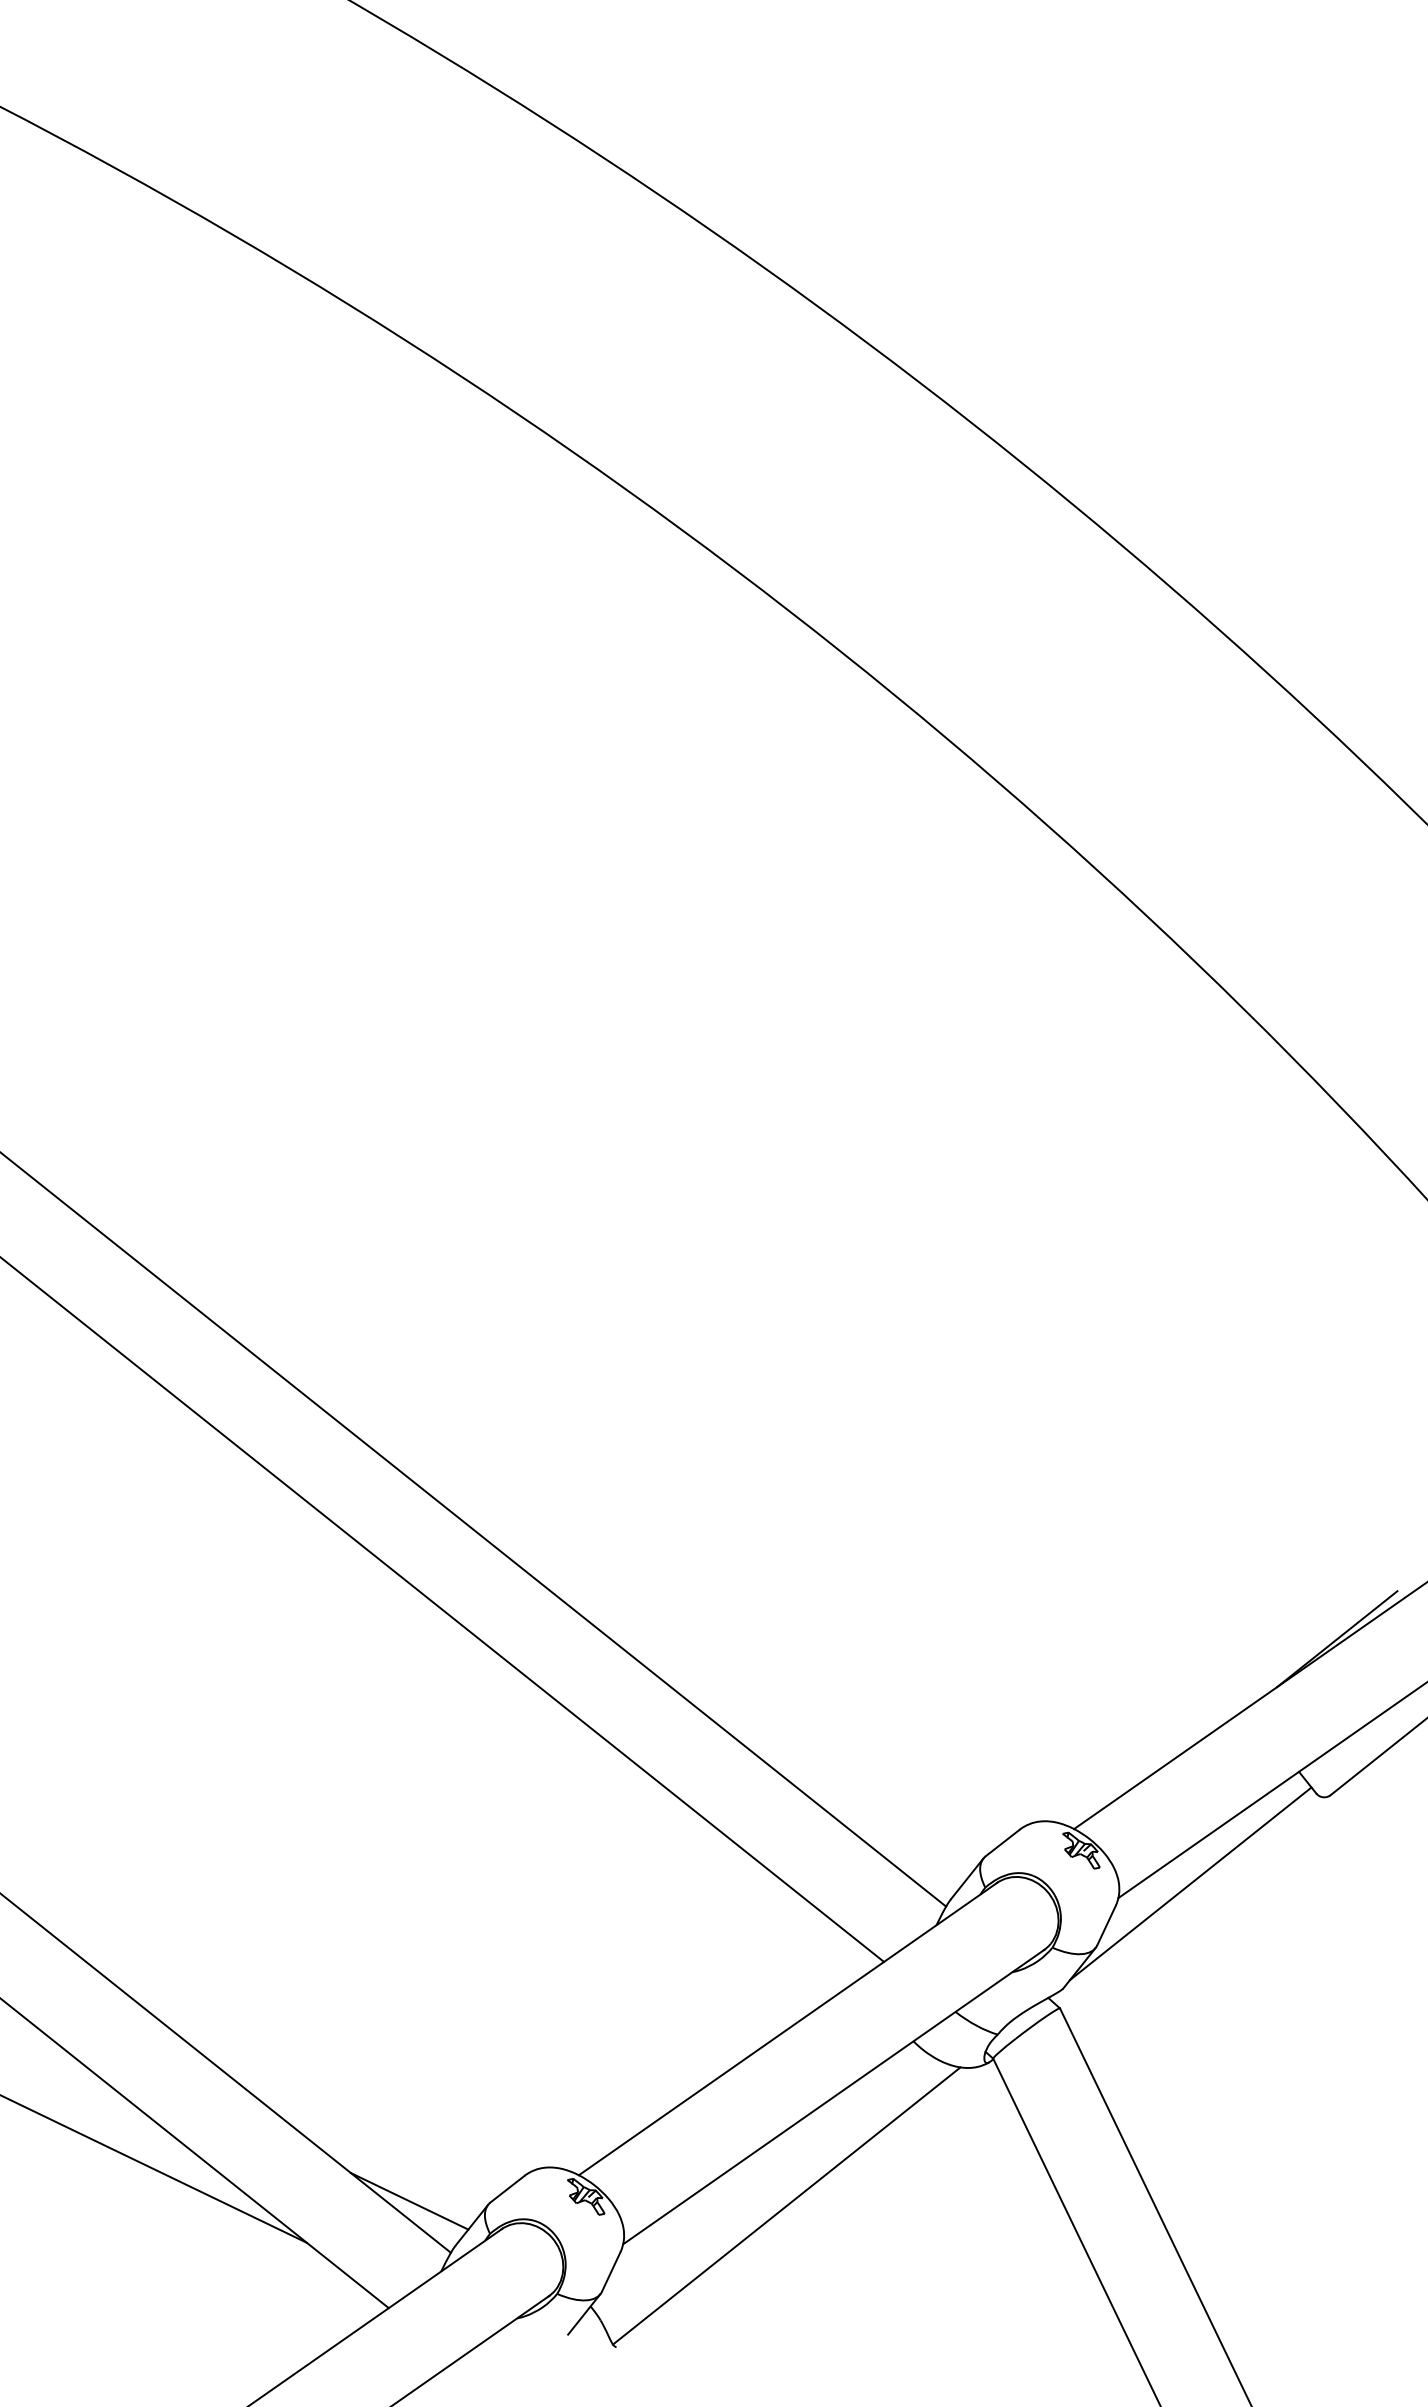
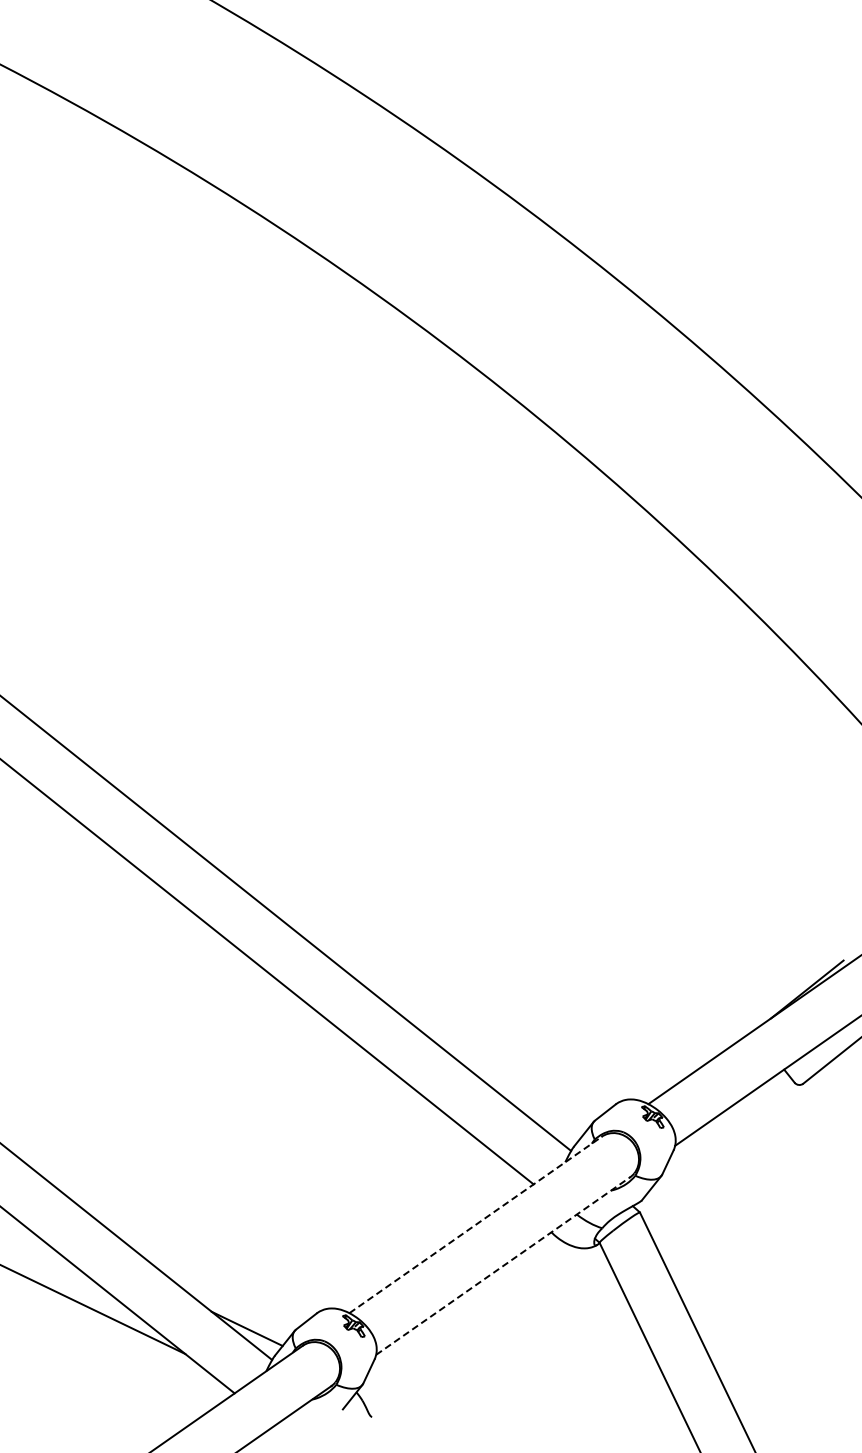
line: (1190, 1884) -> (718, 1137), removed
line: (789, 2028) -> (476, 1224), solid -> dashed
line: (834, 2096) -> (503, 1265), solid -> dashed
line: (786, 2205) -> (474, 1331), removed

